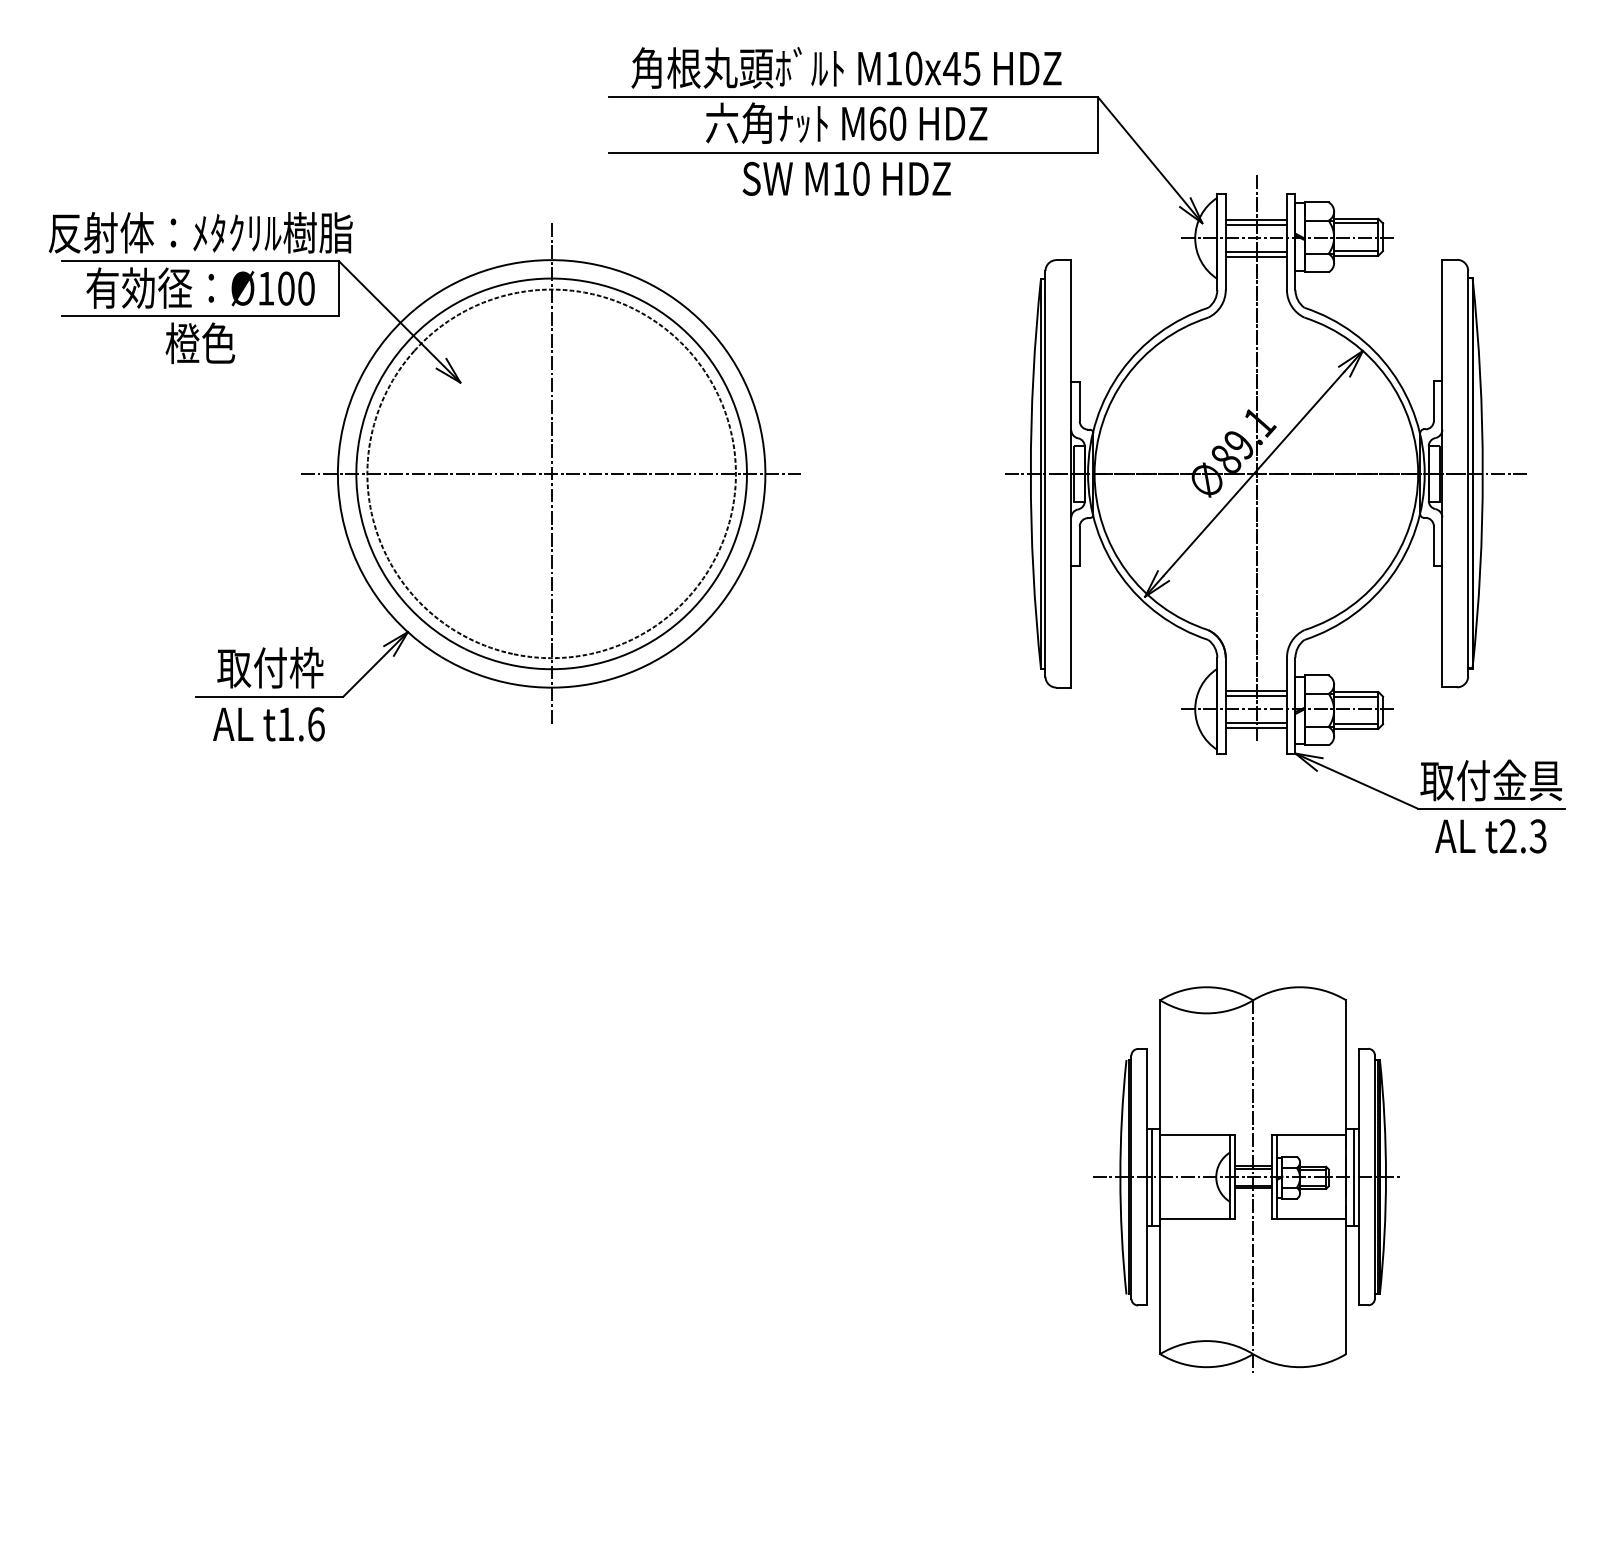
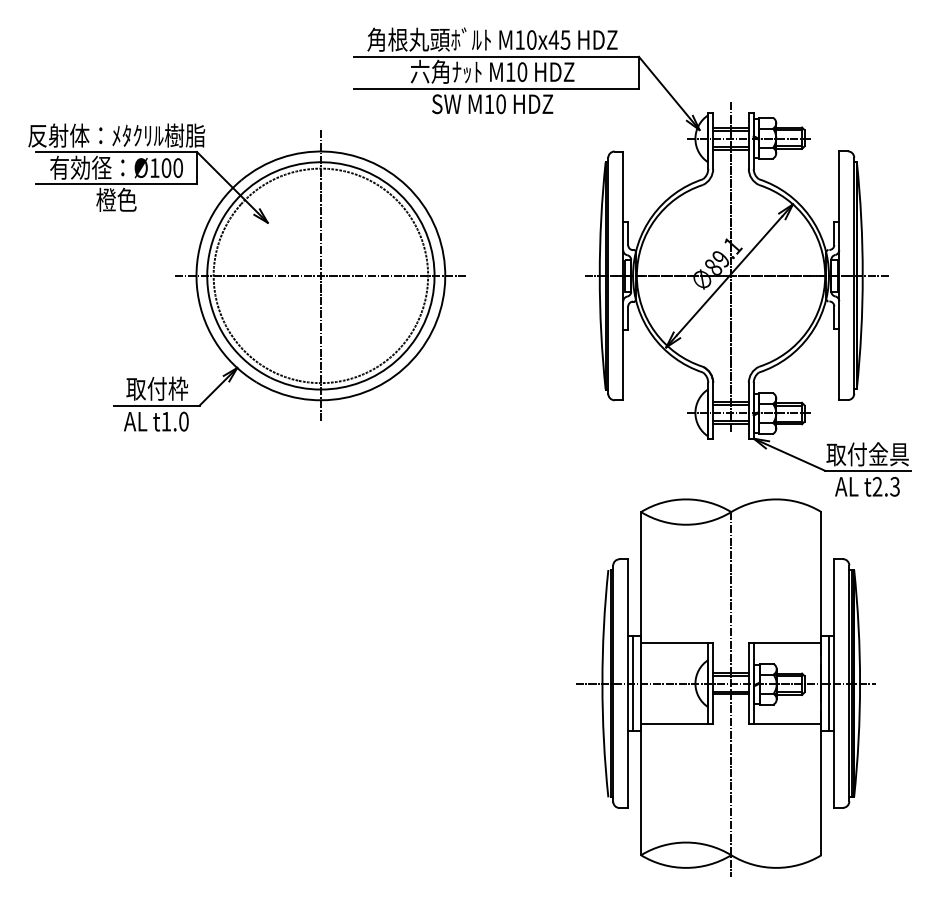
text: (877, 124) -> (510, 72), M60 -> M10
text: (315, 724) -> (183, 421), t1.6 -> t1.0
part: (1246, 1181) -> (725, 687), size x1.67

